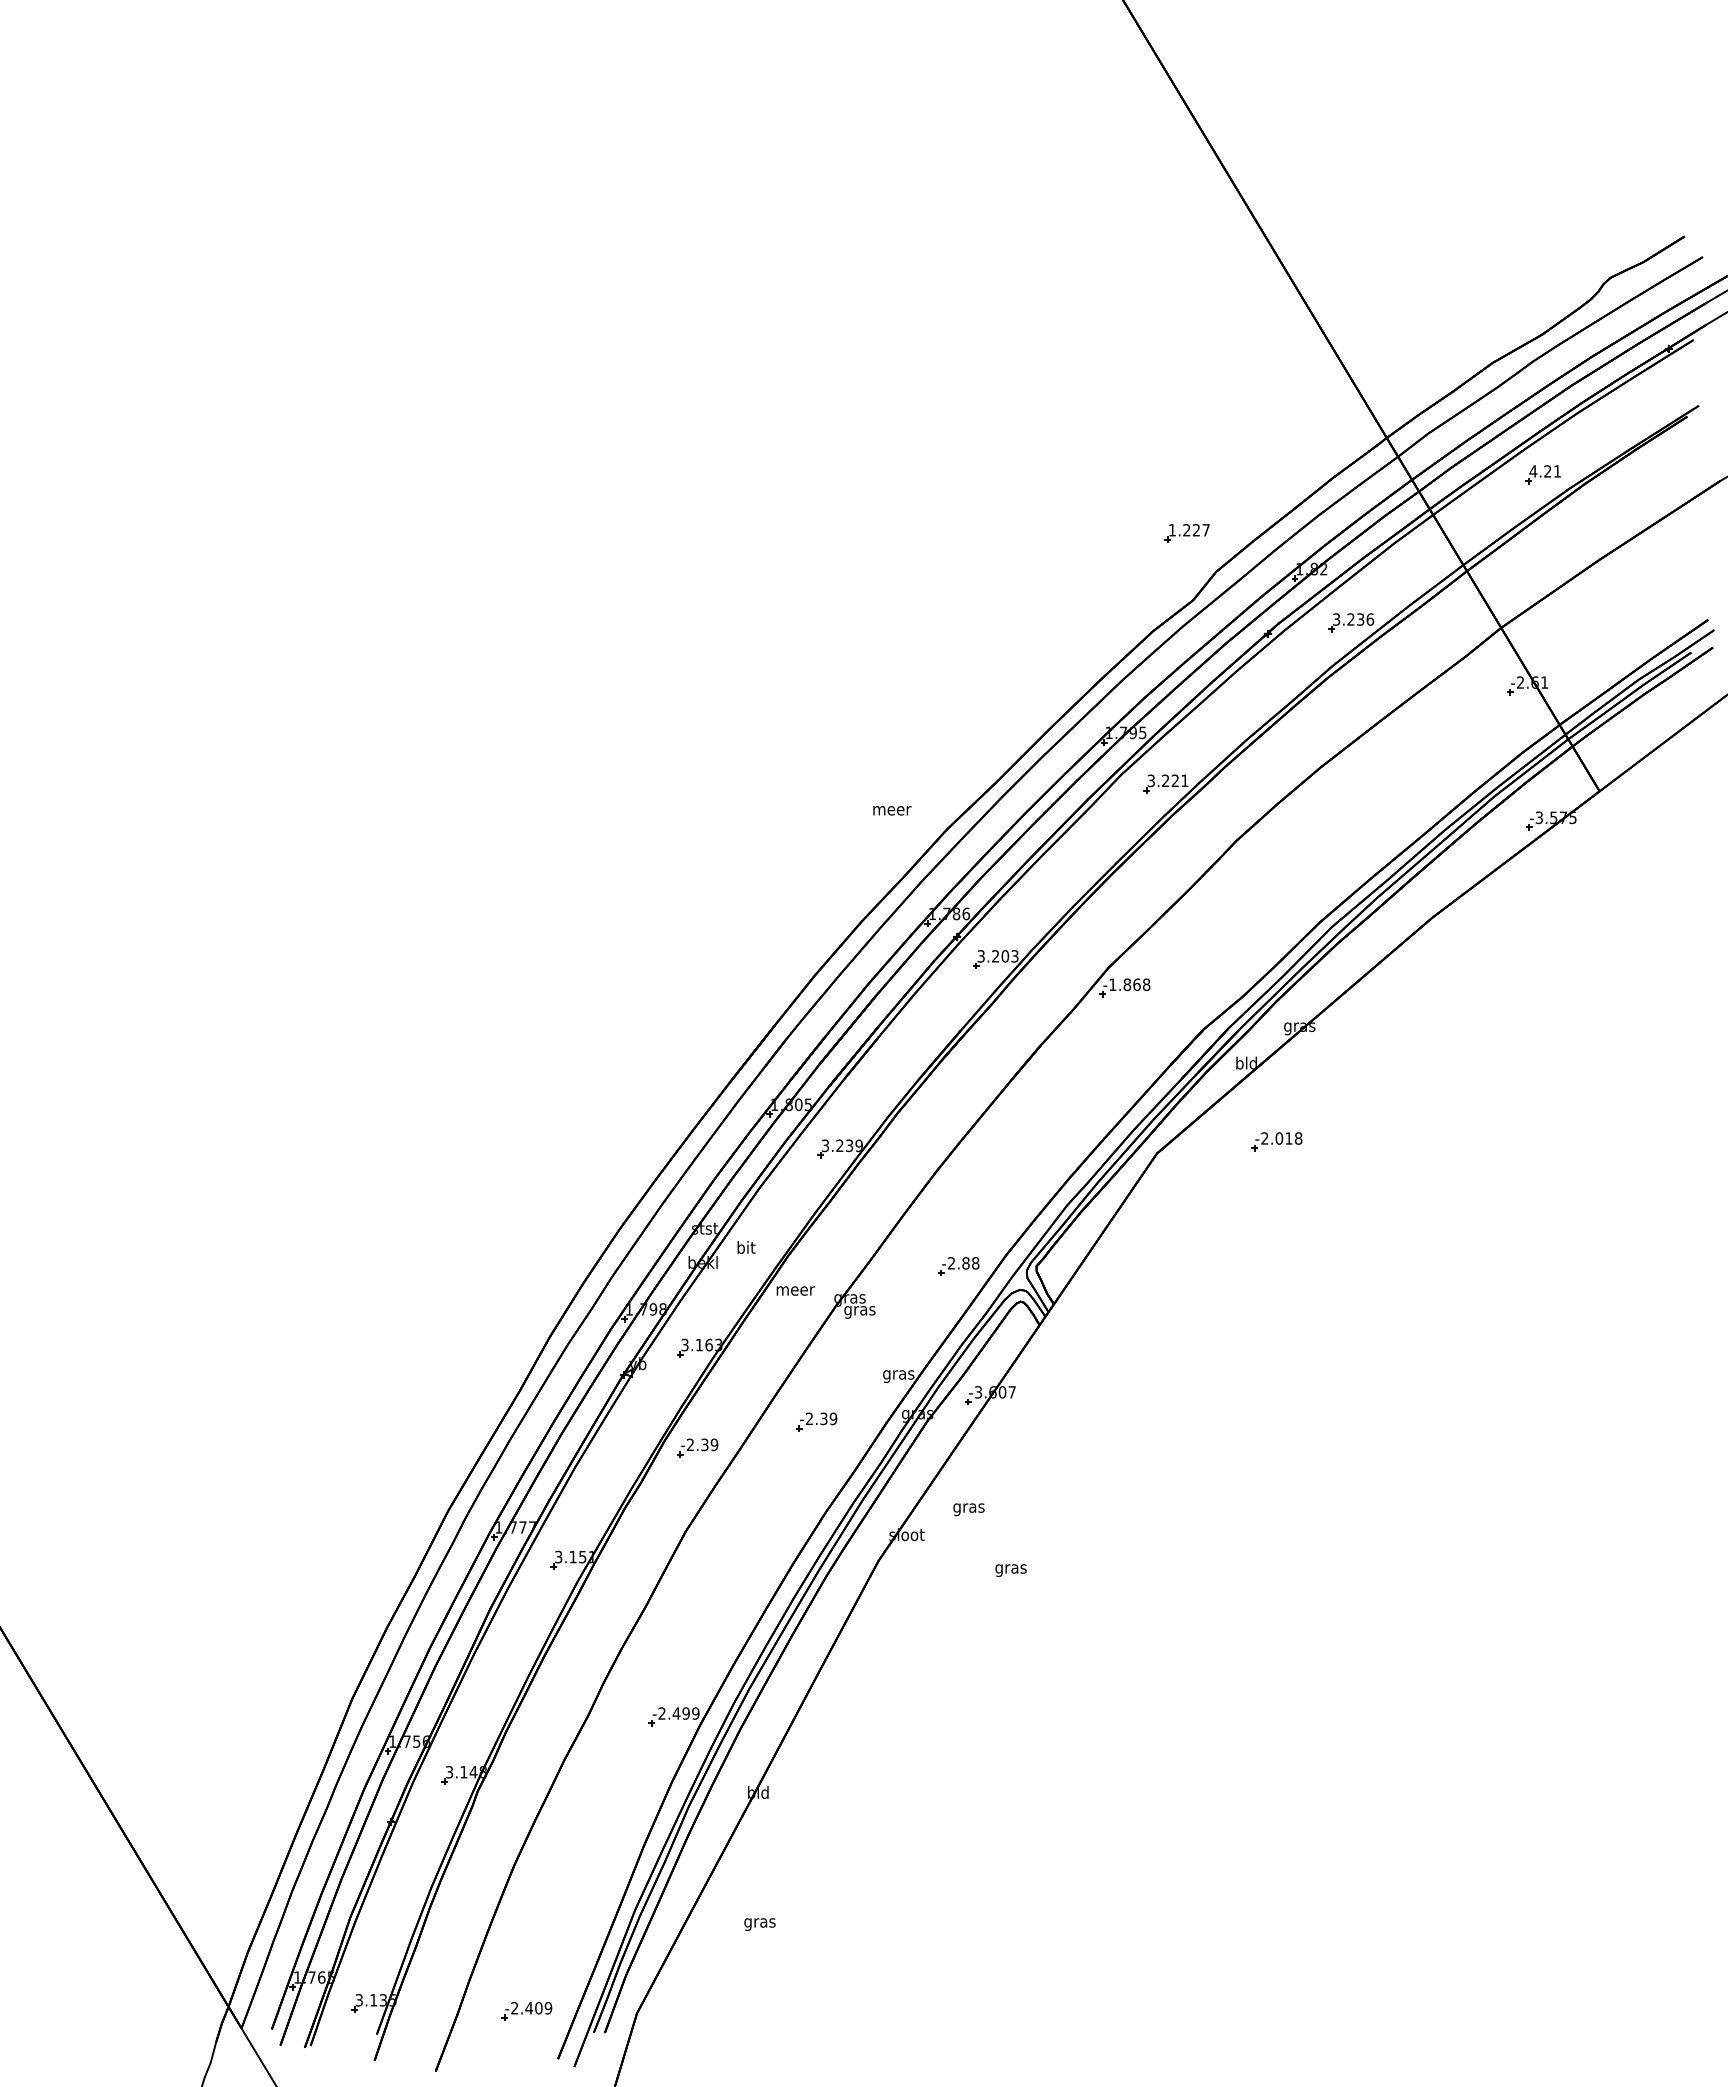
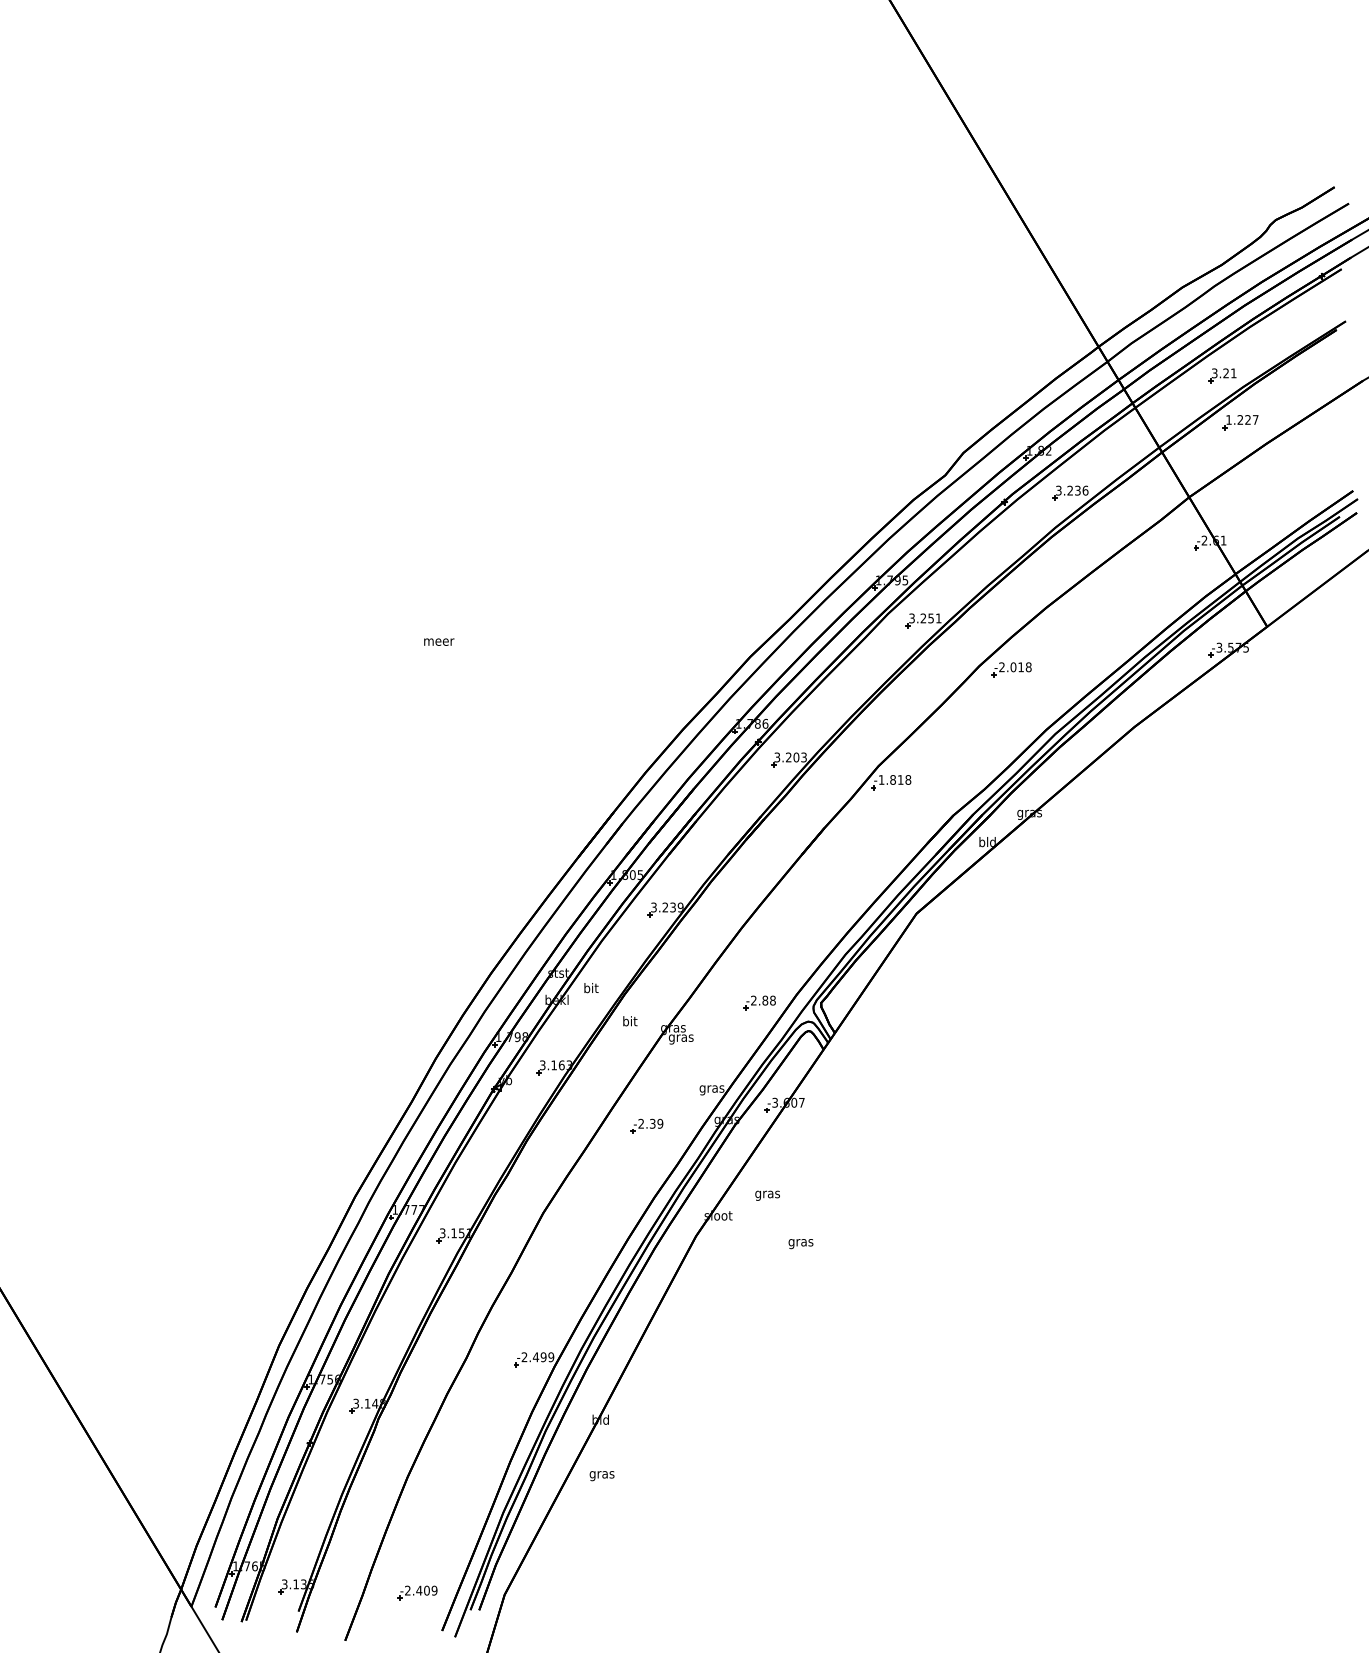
text: (1533, 471) -> (1214, 373), 4.21 -> 3.21
part: (1186, 533) -> (1240, 422), moved
text: (1174, 780) -> (930, 618), 3.221 -> 3.251
text: (892, 810) -> (439, 641), moved
text: (1136, 984) -> (900, 779), -1.868 -> -1.818
part: (1276, 1141) -> (1011, 669), moved
text: (795, 1288) -> (630, 1020), meer -> bit
part: (697, 1447) -> (552, 1146), removed
text: (759, 1924) -> (601, 1476), moved

